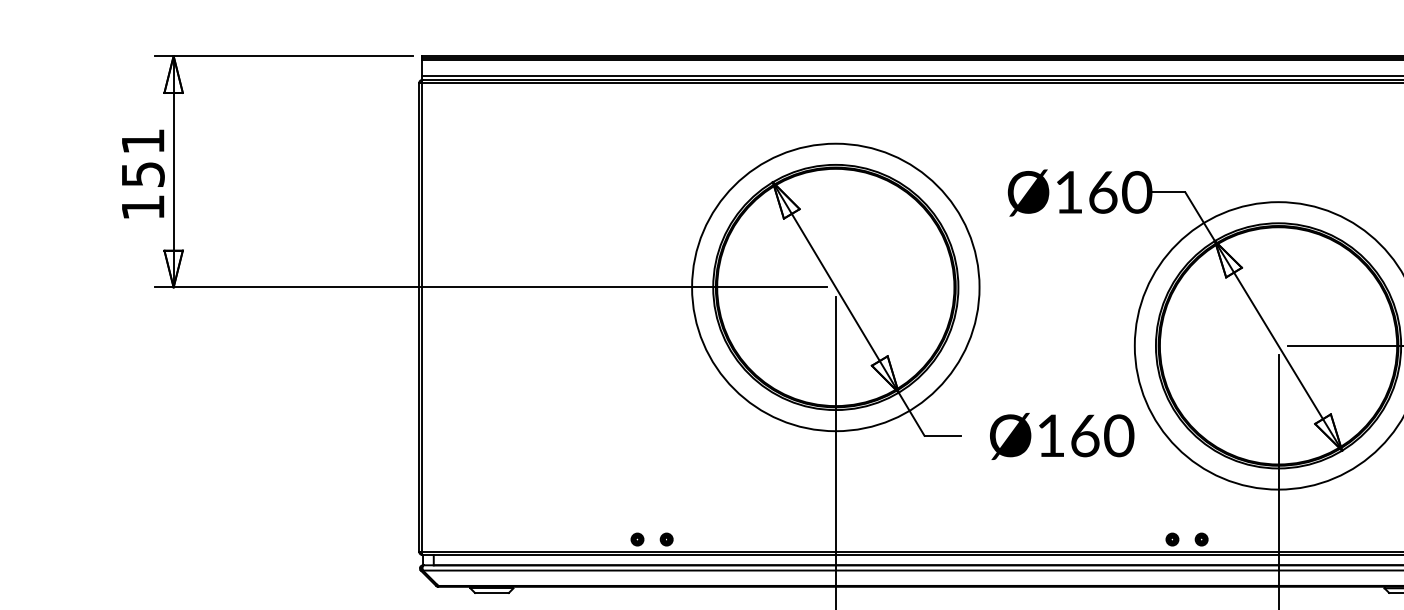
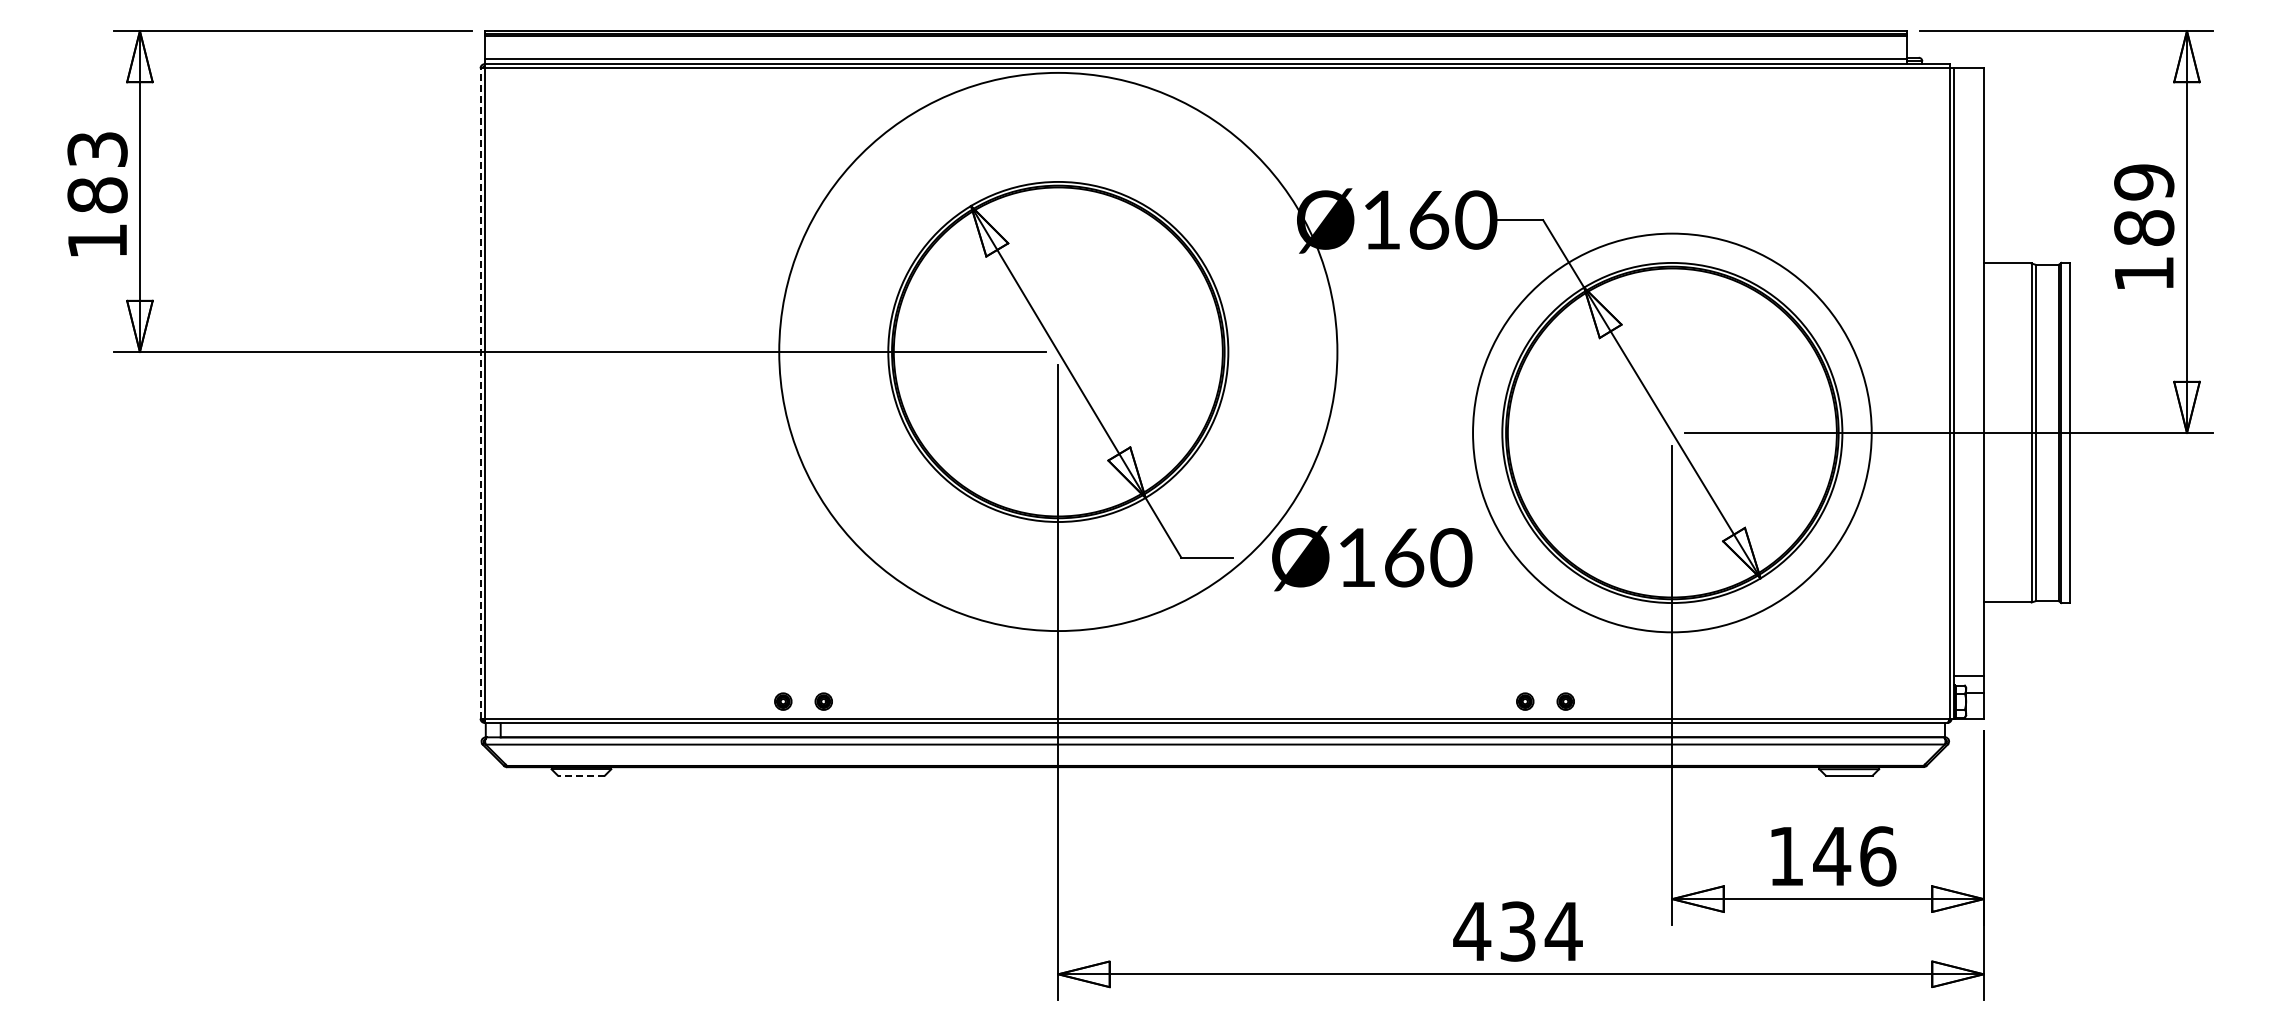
text: (143, 158) -> (97, 172), 151 -> 183
circle: (835, 287) -> (1057, 351), size x1.4
line: (419, 317) -> (480, 393), solid -> dashed
line: (491, 592) -> (580, 775), solid -> dashed

